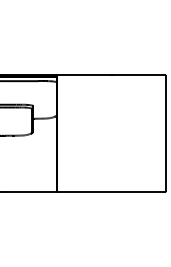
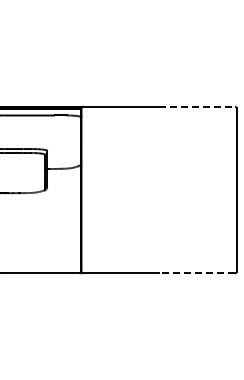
line: (138, 74) -> (197, 106), solid -> dashed
line: (138, 192) -> (197, 273), solid -> dashed

